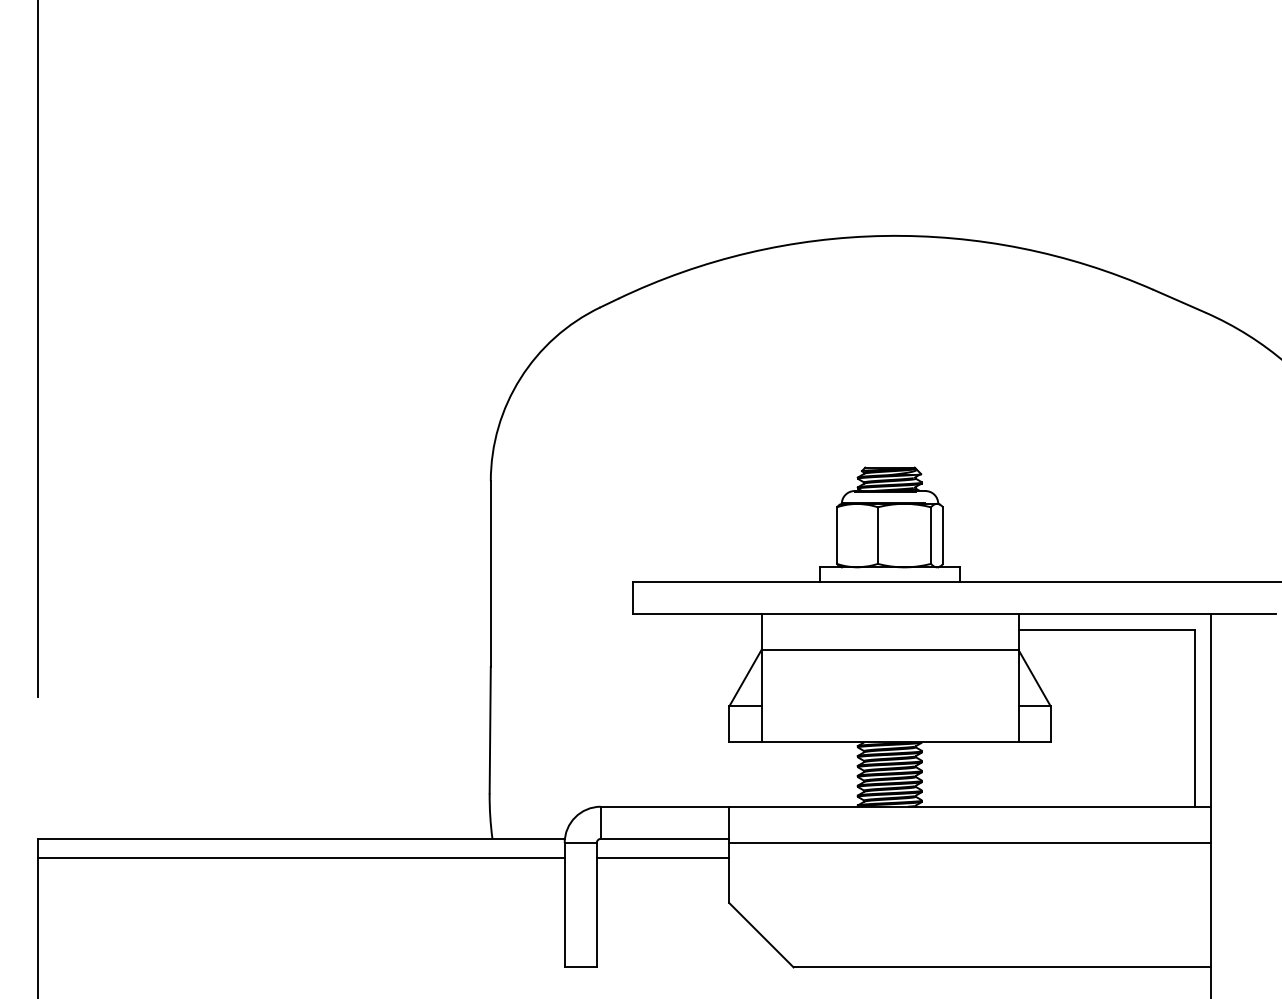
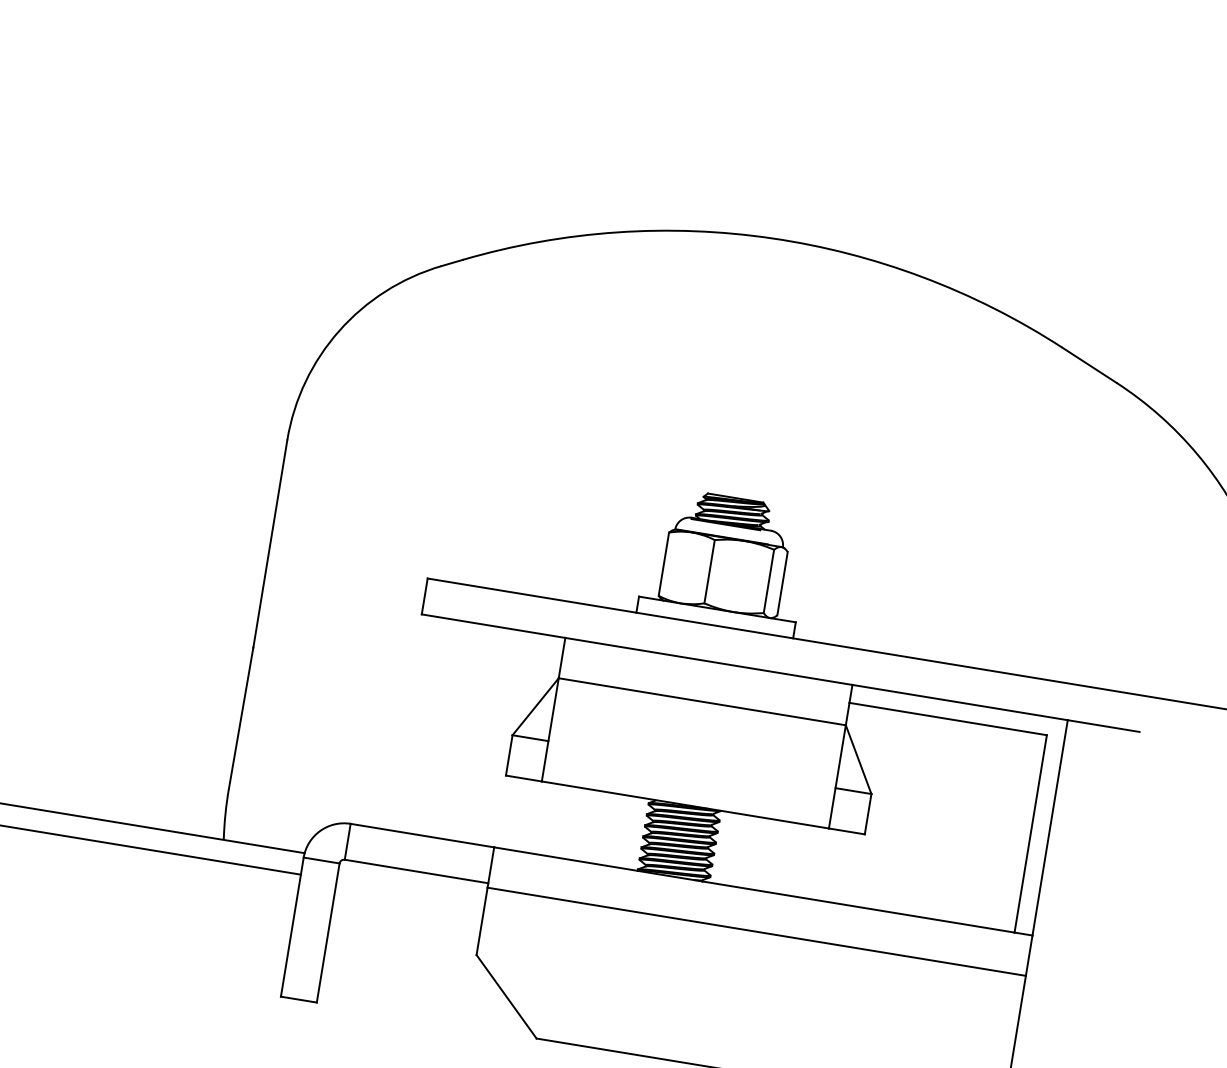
line: (662, 858) -> (410, 892), removed

